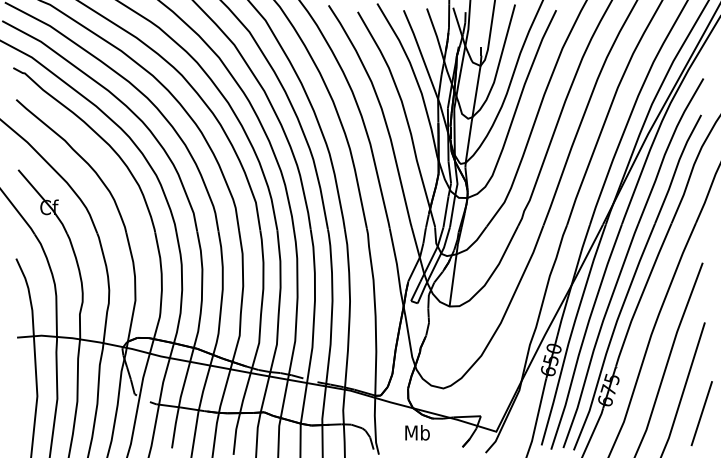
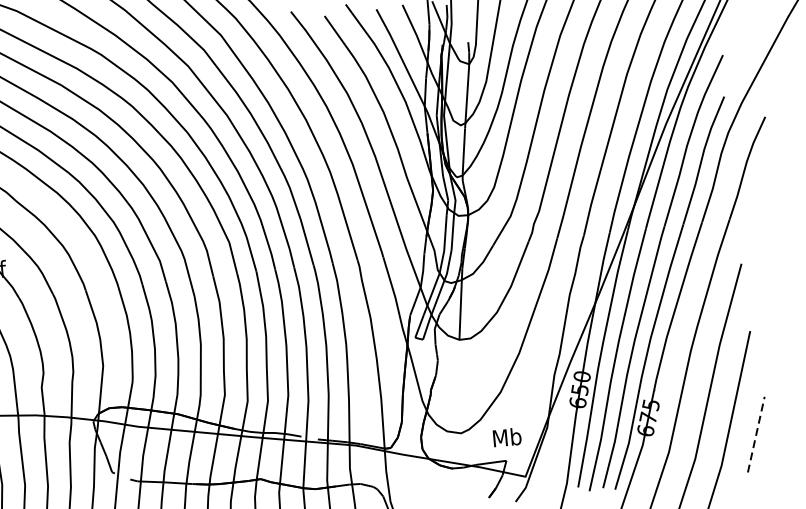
line: (702, 413) -> (757, 434), solid -> dashed
text: (417, 432) -> (507, 437), moved

